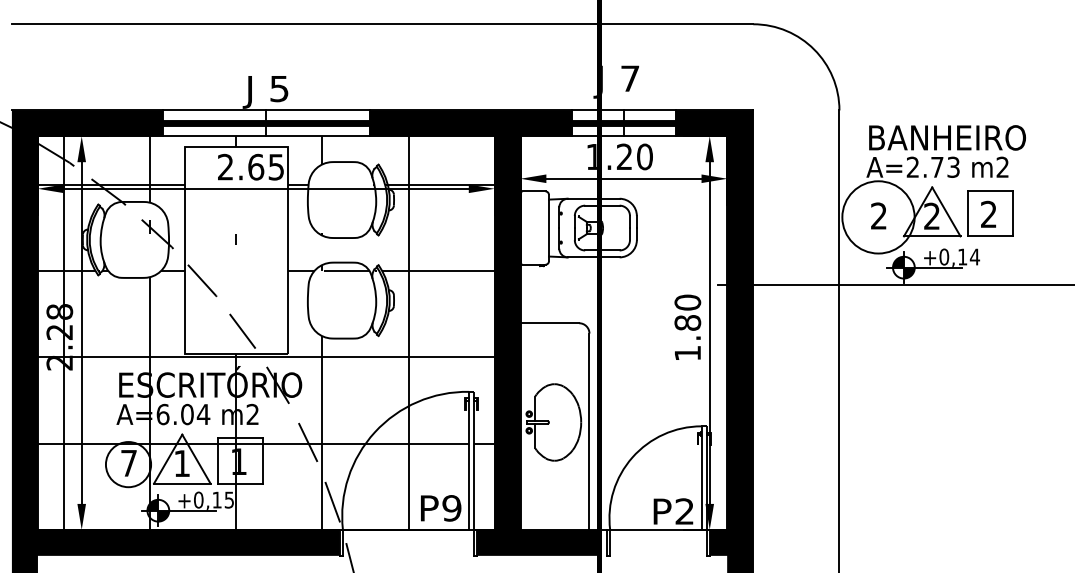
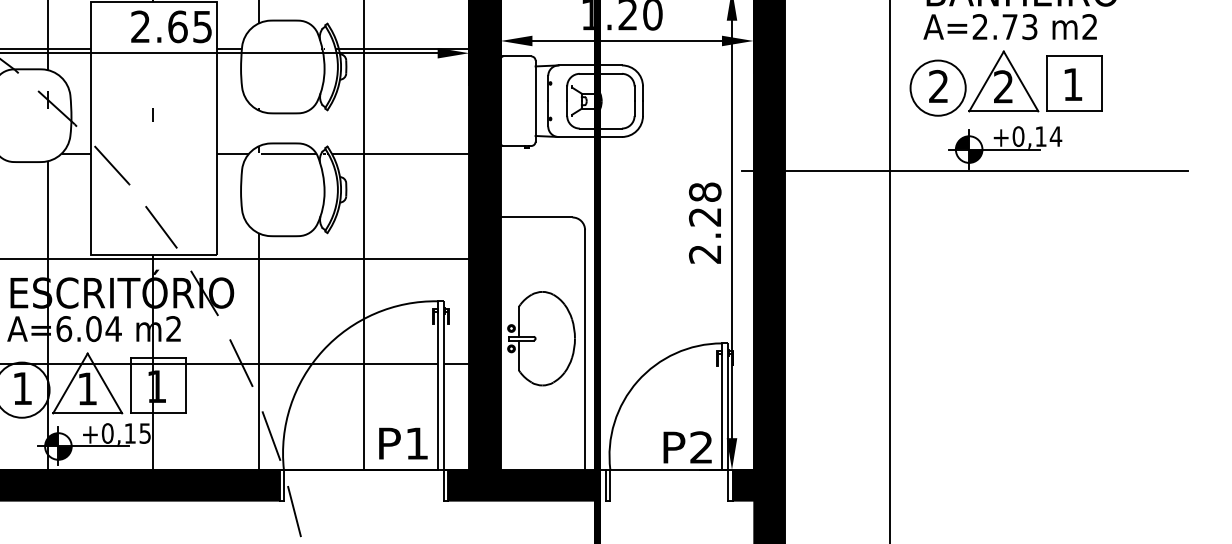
text: (988, 213) -> (1072, 83), 2 -> 1
circle: (878, 216) -> (938, 87), size x0.62
text: (687, 327) -> (704, 222), 1.80 -> 2.28
text: (128, 463) -> (21, 388), 7 -> 1
text: (451, 508) -> (416, 443), P9 -> P1

